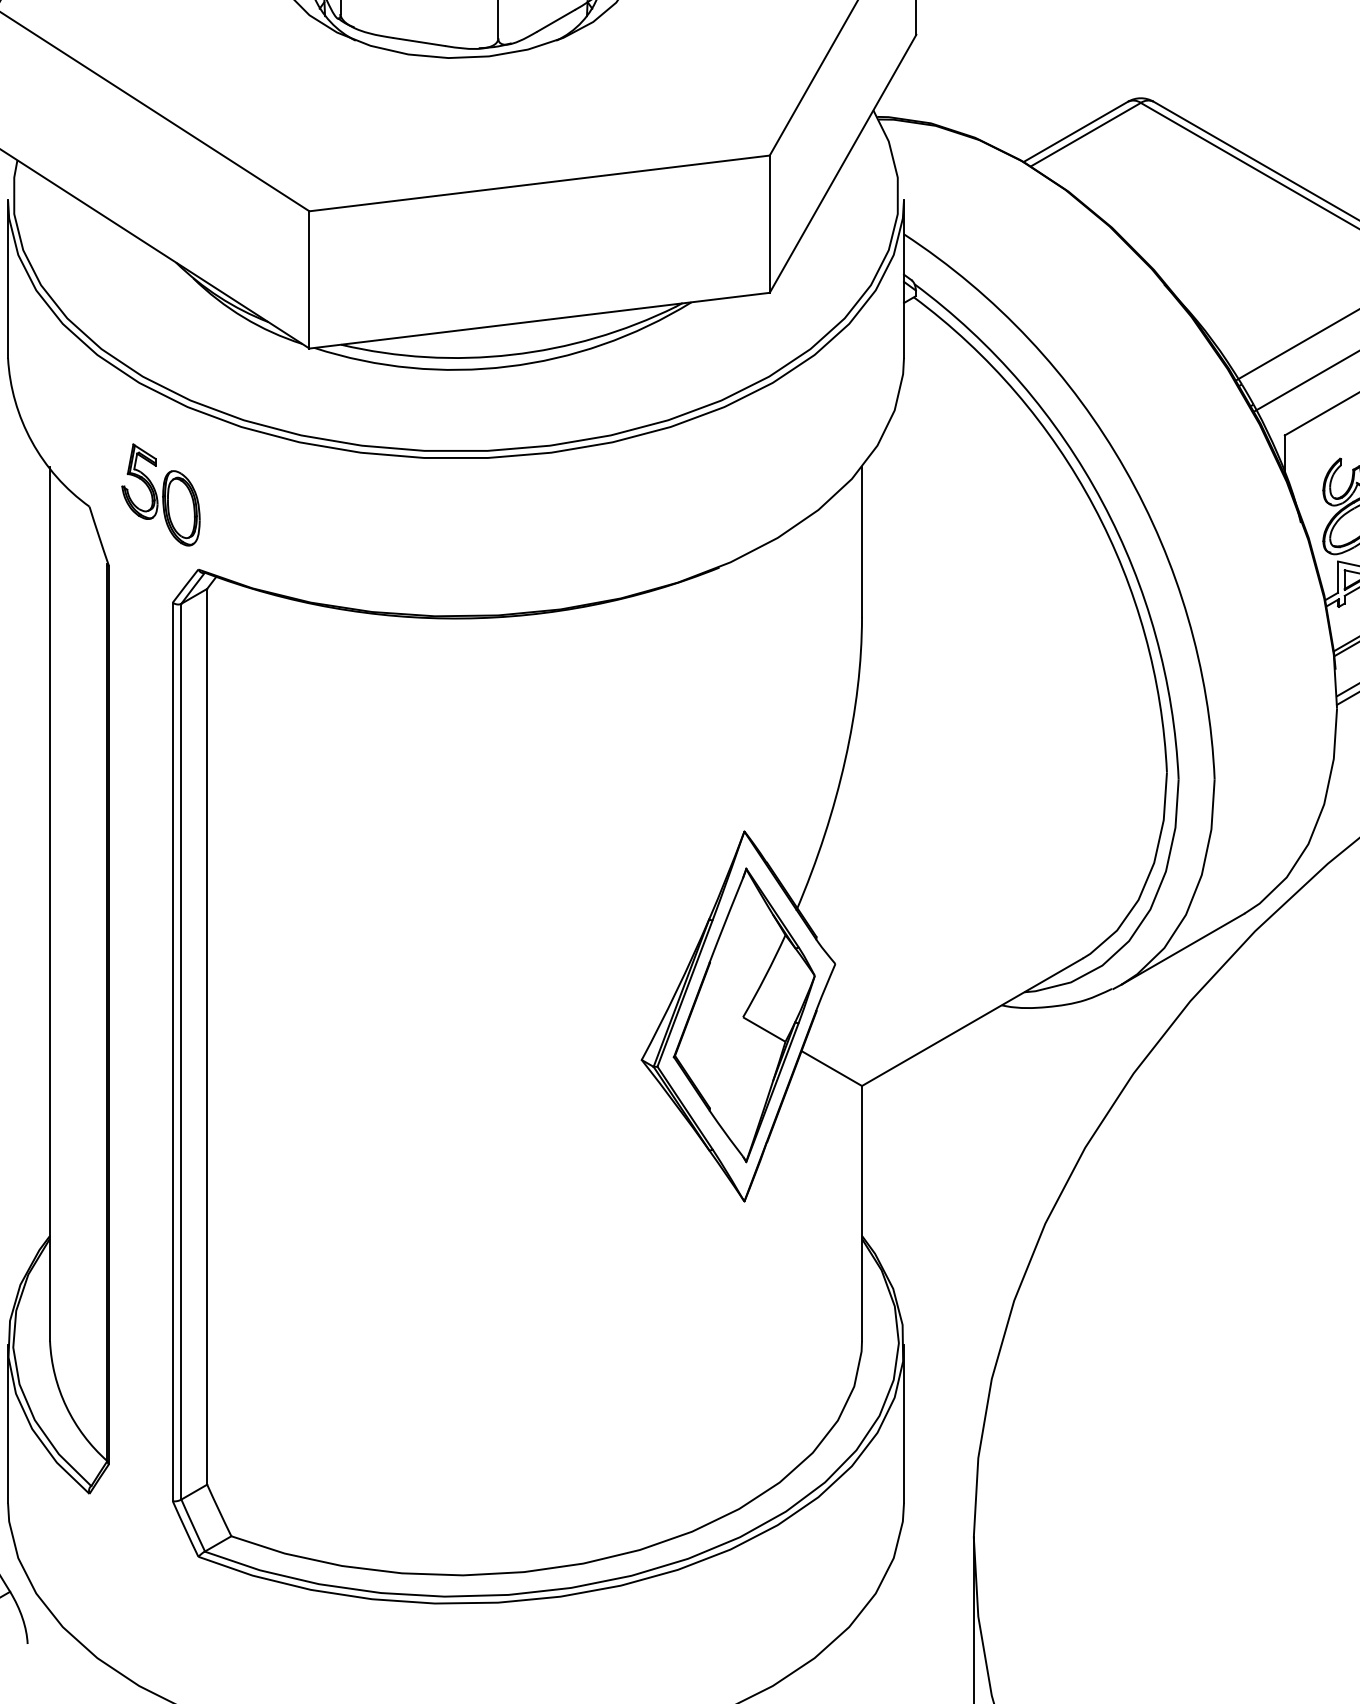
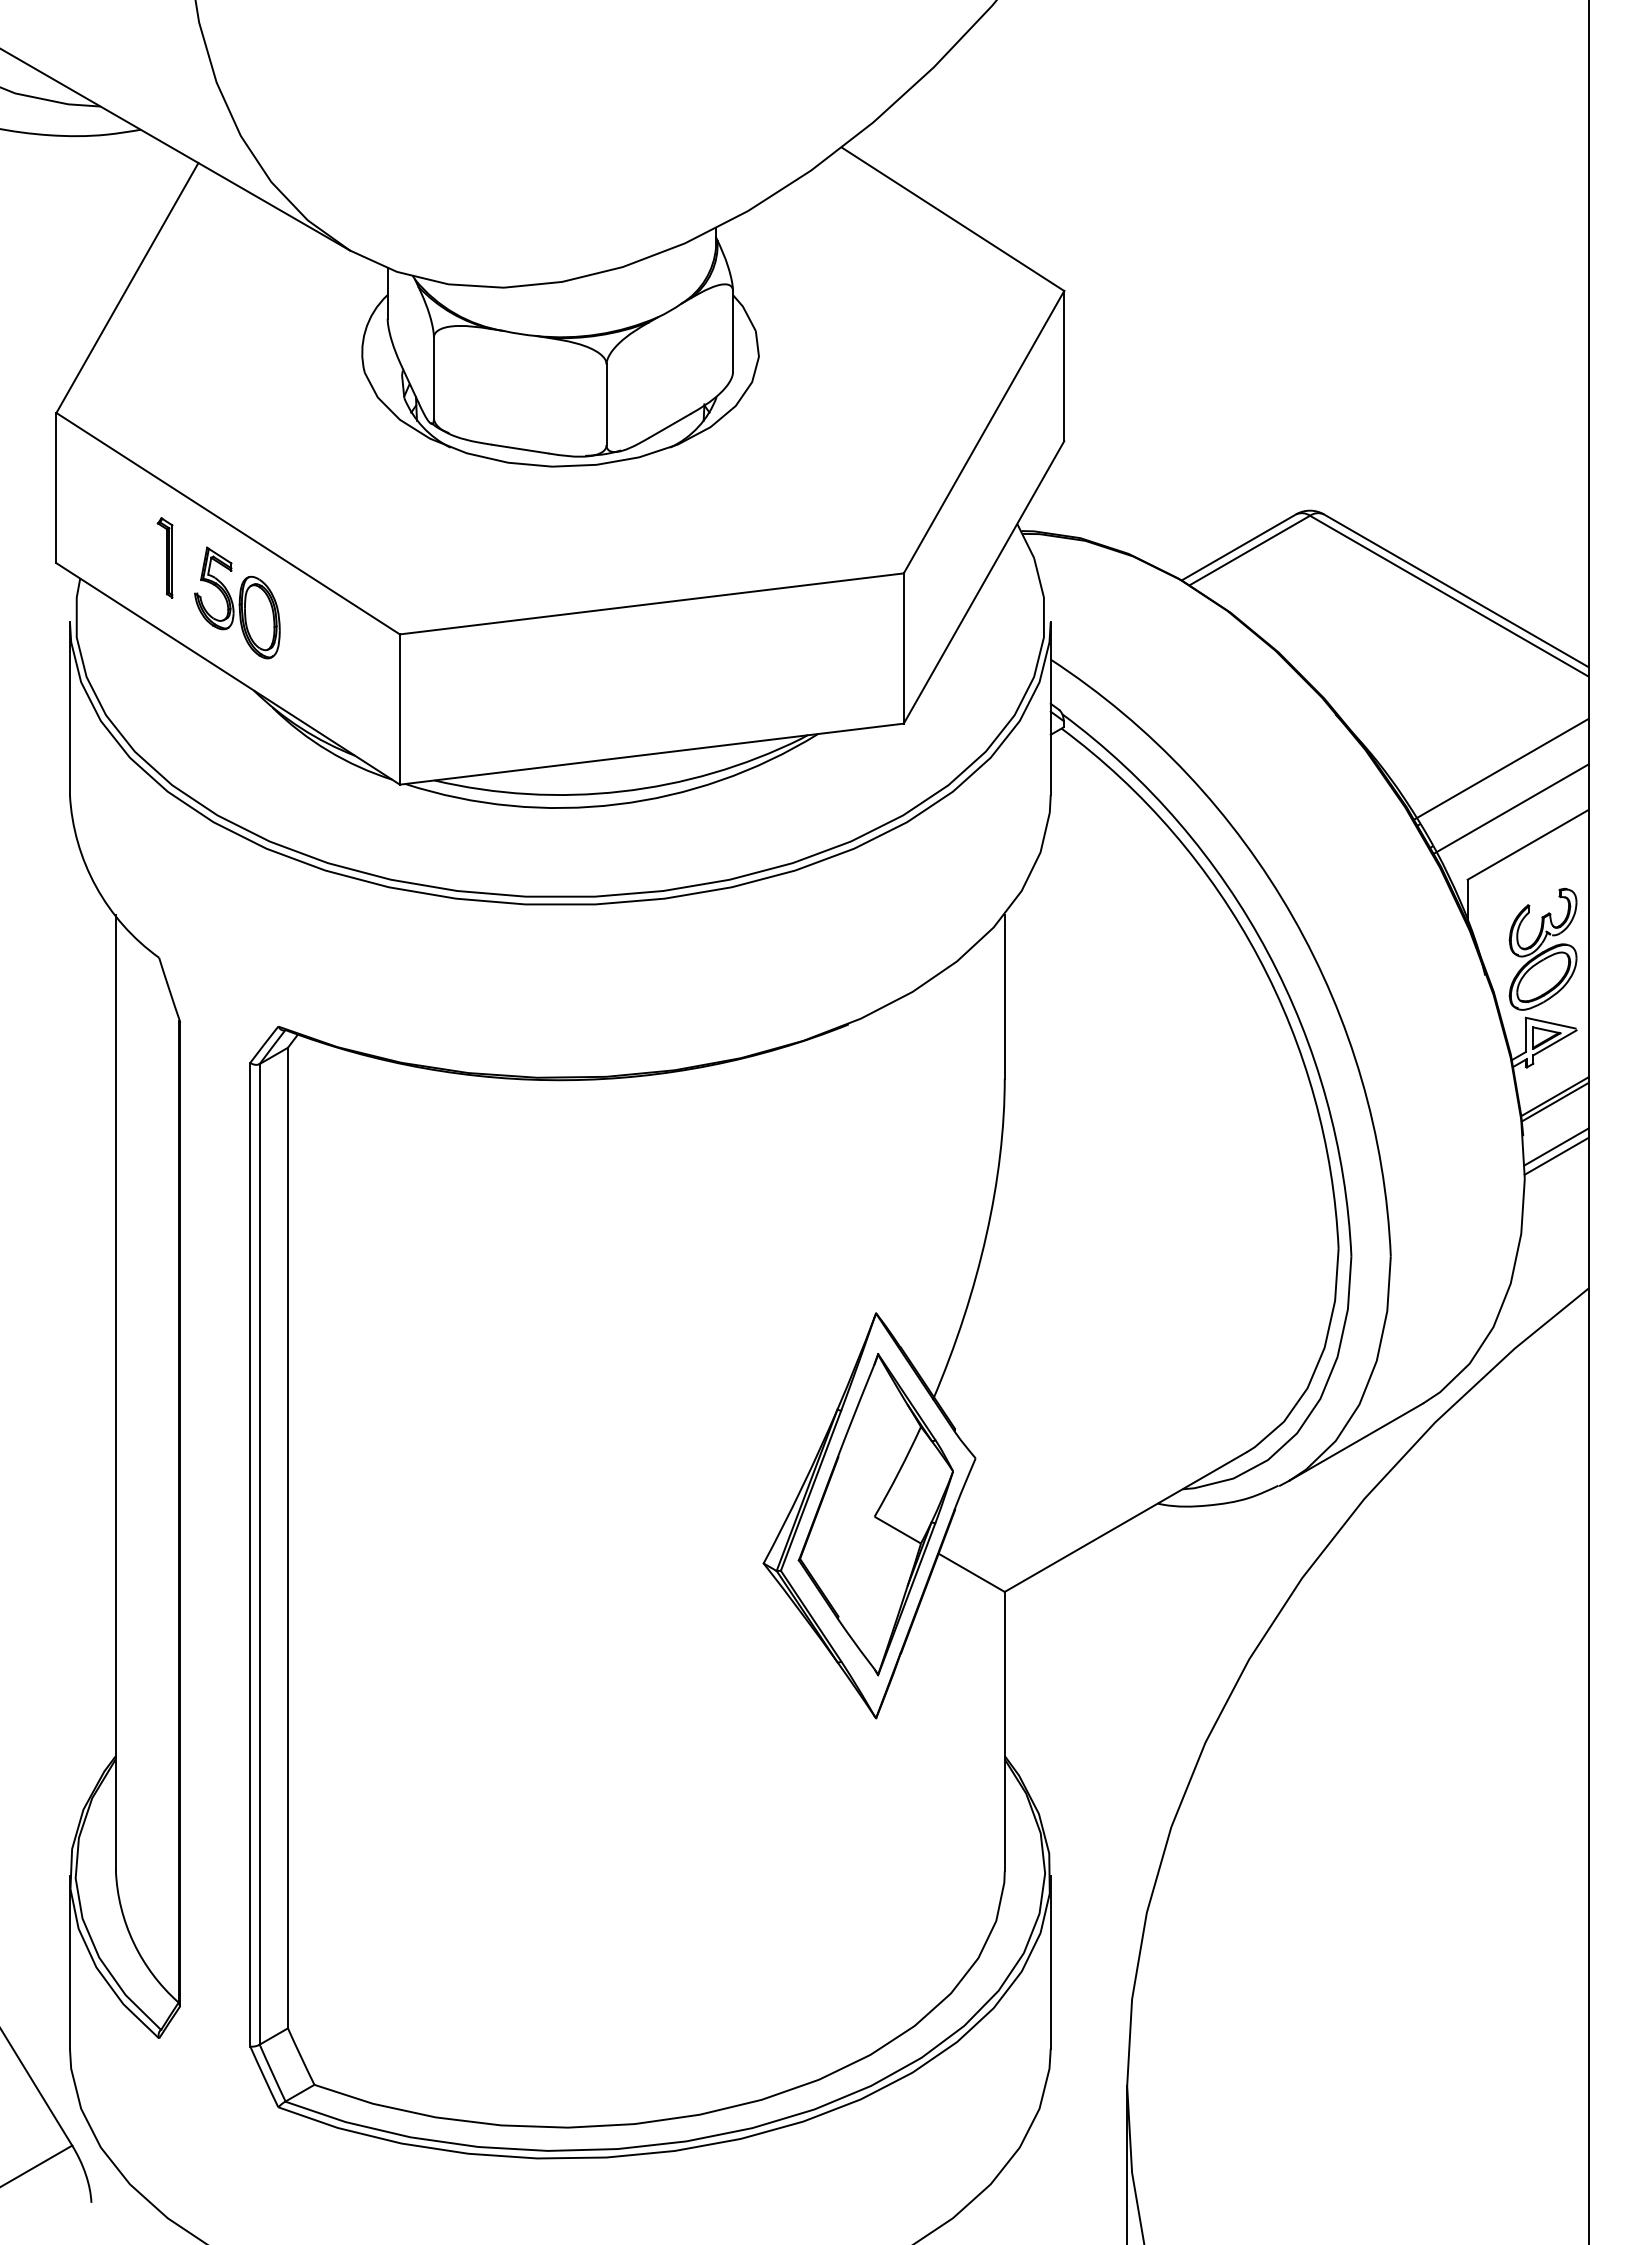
part: (94, 141) -> (164, 557), added
part: (161, 494) -> (237, 602), moved

